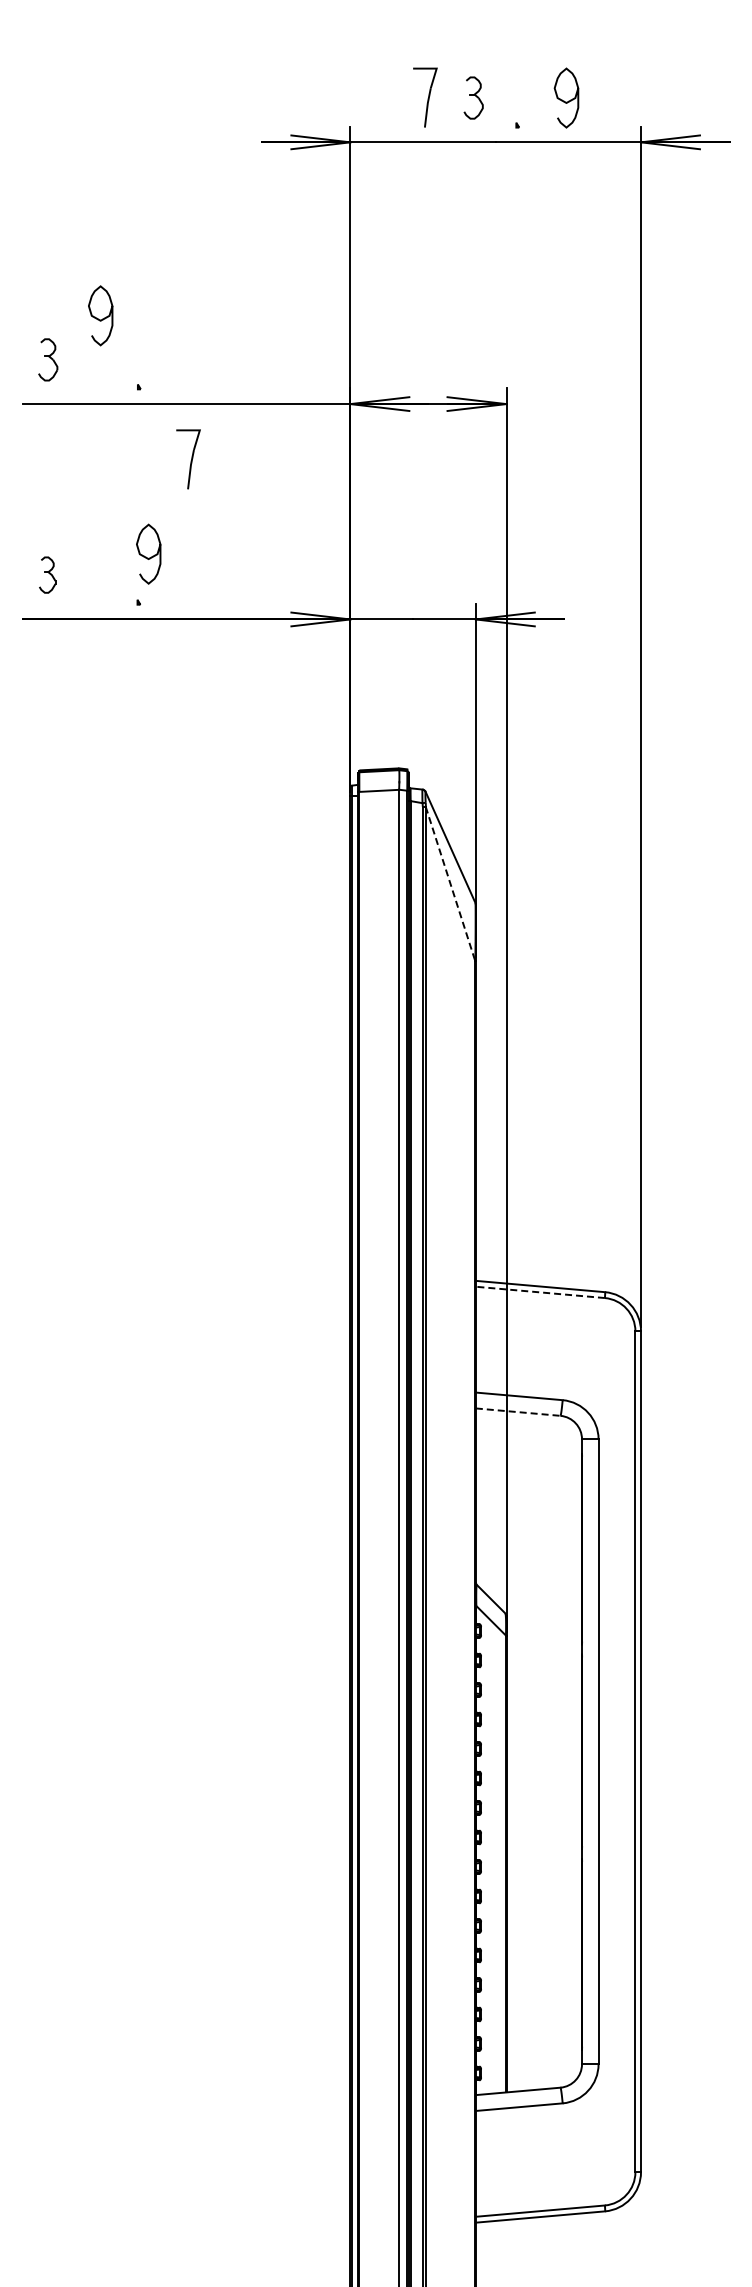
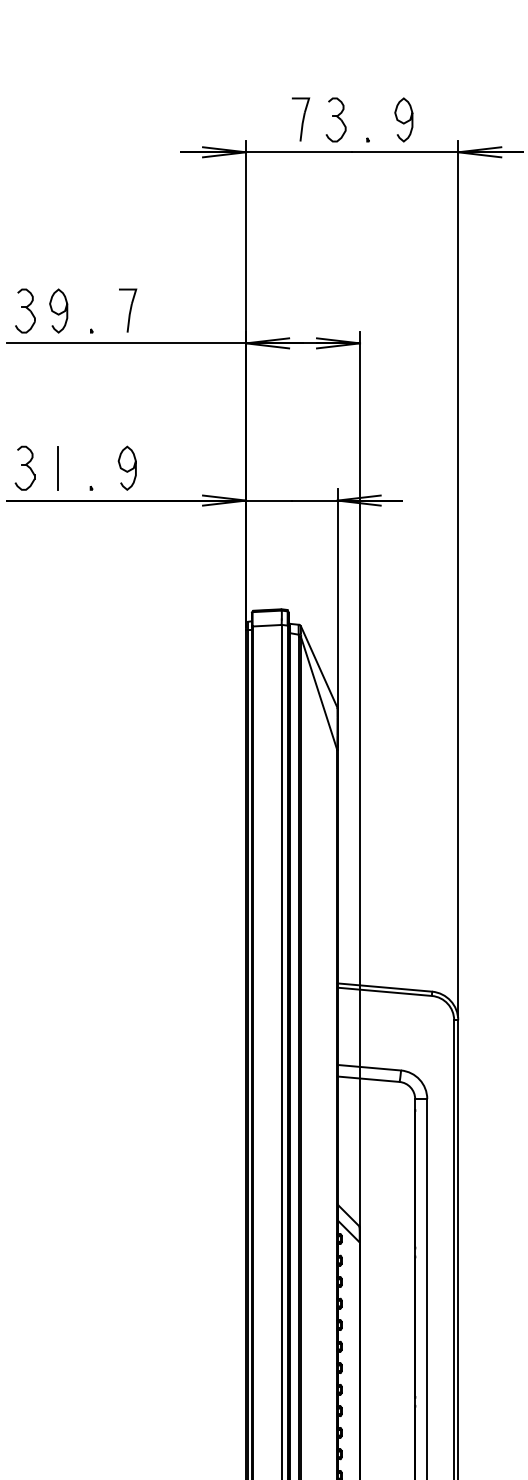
part: (473, 97) -> (335, 119), size x1.43
curve: (98, 318) -> (57, 313), moved
part: (48, 359) -> (25, 310), size x1.43
part: (188, 459) -> (127, 310), moved
curve: (146, 556) -> (125, 469), moved
part: (47, 574) -> (24, 467), size x1.67
line: (93, 574) -> (58, 467), added
line: (450, 884) -> (319, 694), dashed -> solid
line: (540, 1292) -> (384, 991), dashed -> solid
line: (518, 1412) -> (368, 1079), dashed -> solid

